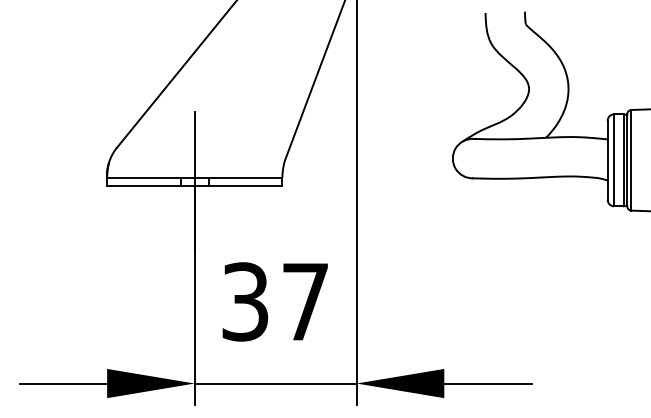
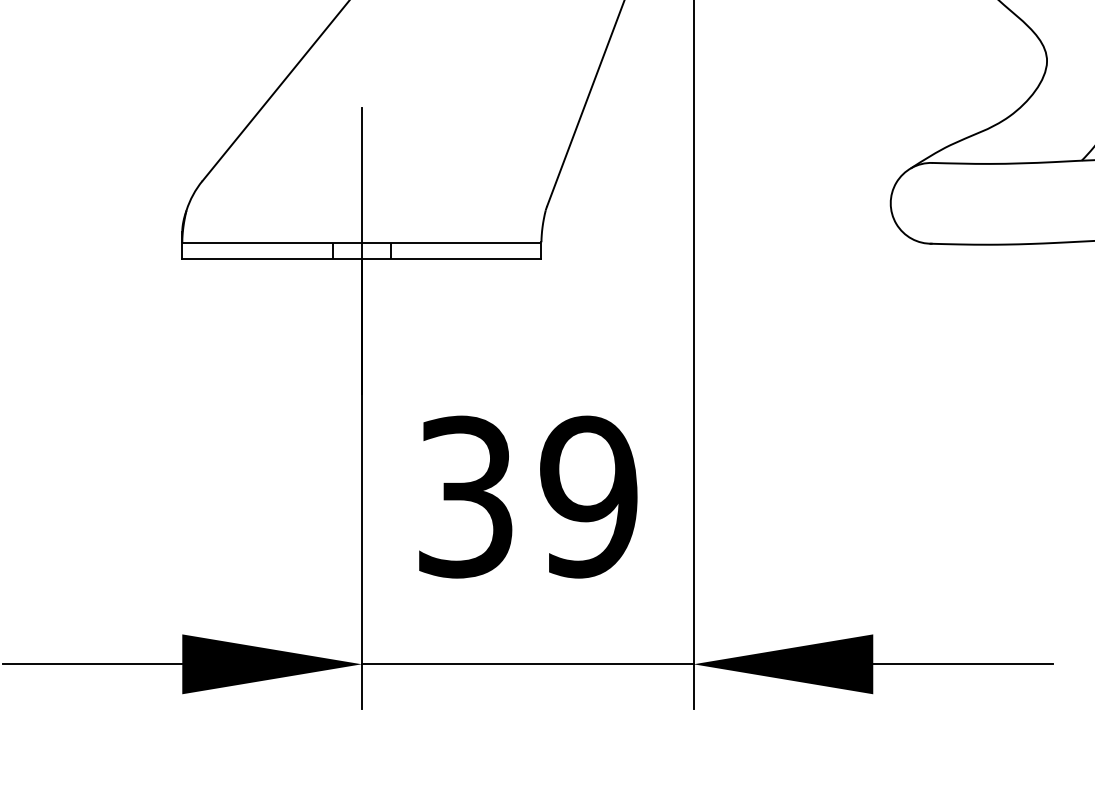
text: (305, 301) -> (588, 496), 37 -> 39

